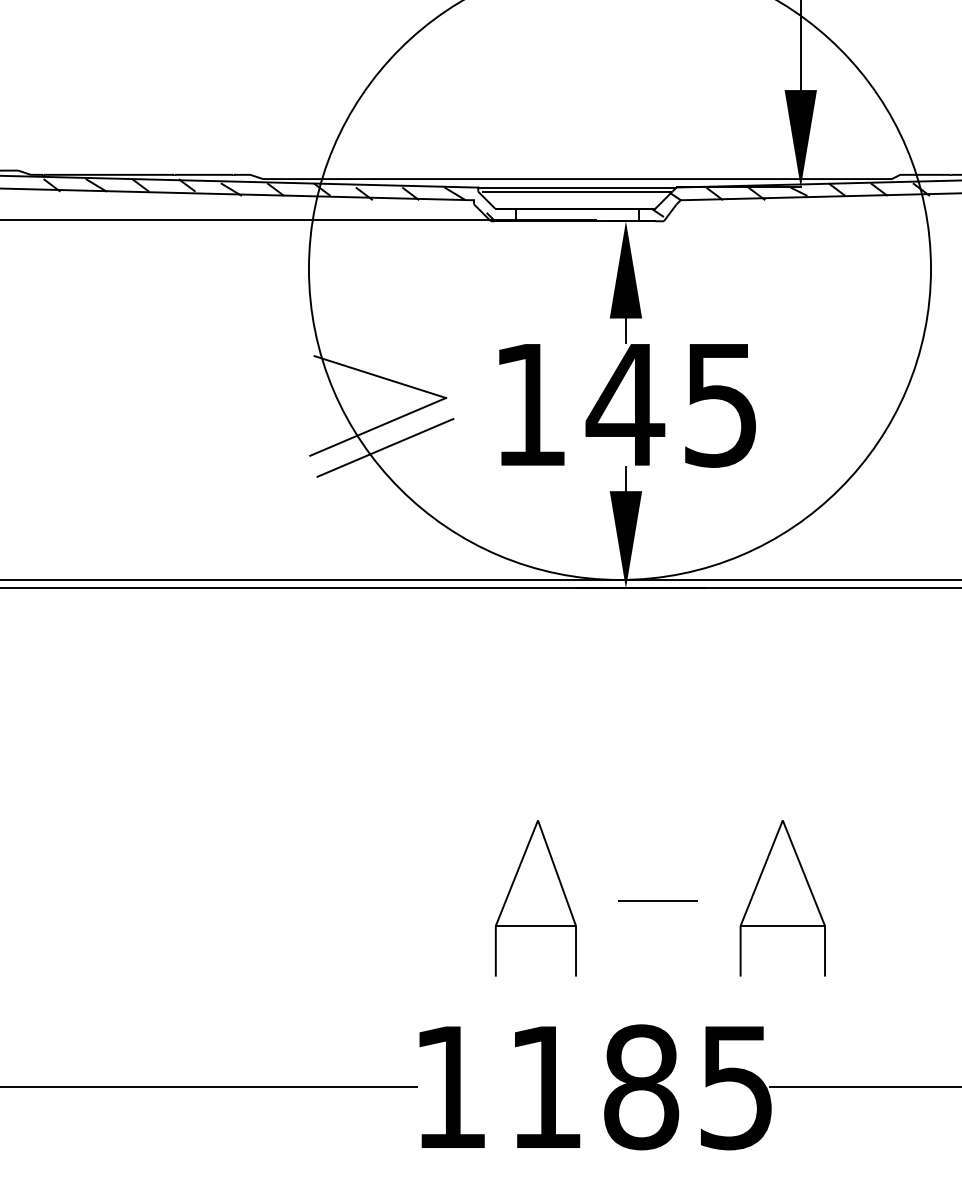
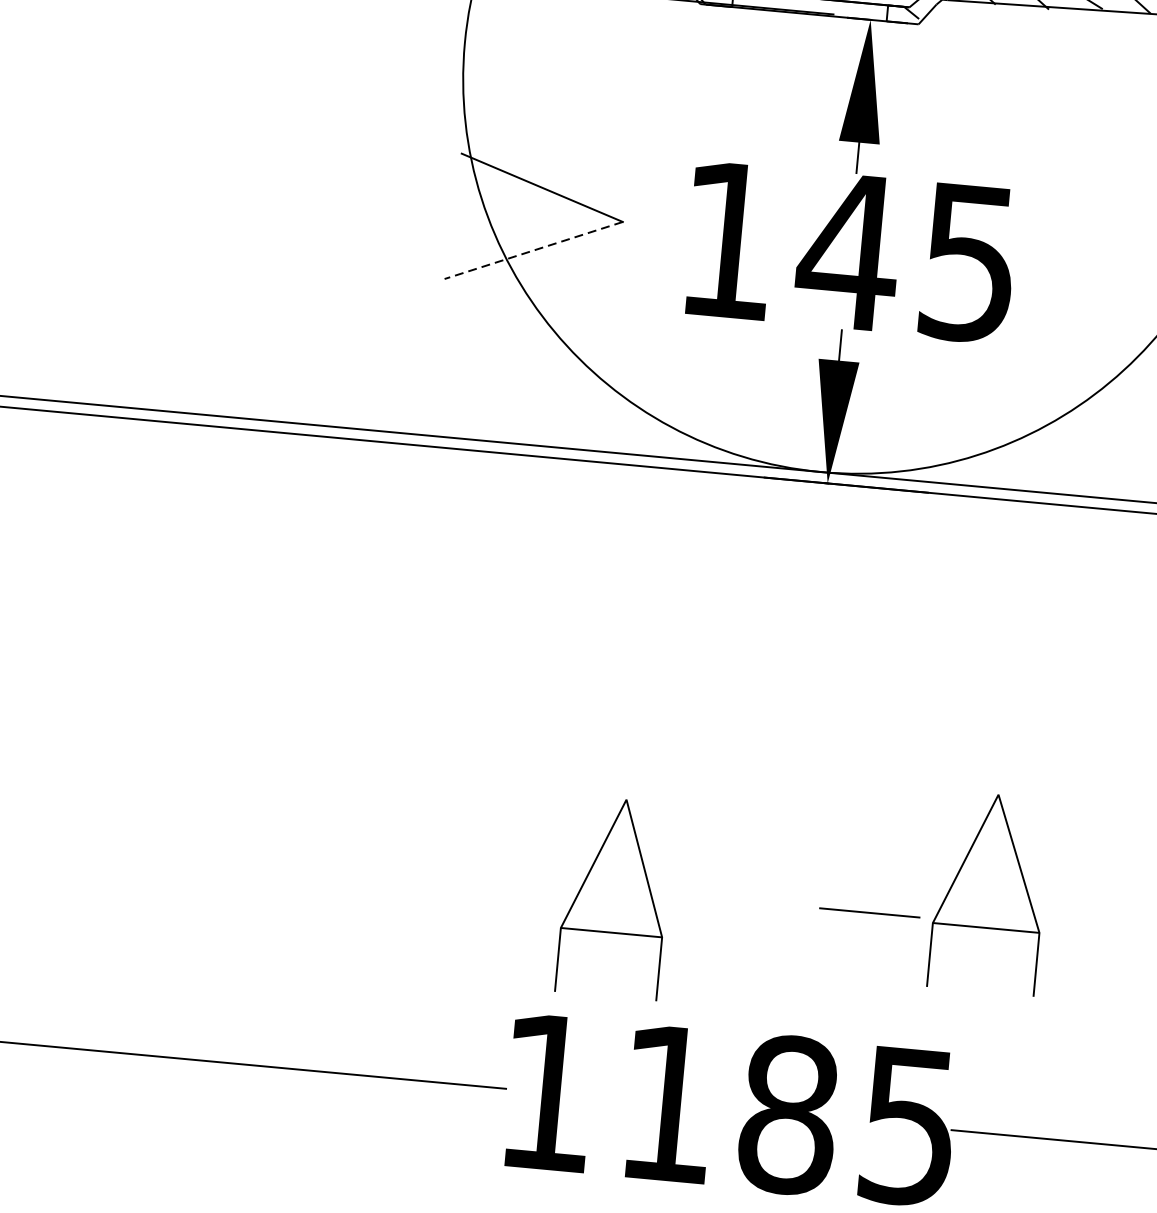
line: (378, 426) -> (534, 250), solid -> dashed
line: (385, 447) -> (540, 277), removed
part: (535, 898) -> (614, 897), moved
line: (657, 900) -> (868, 912), moved

